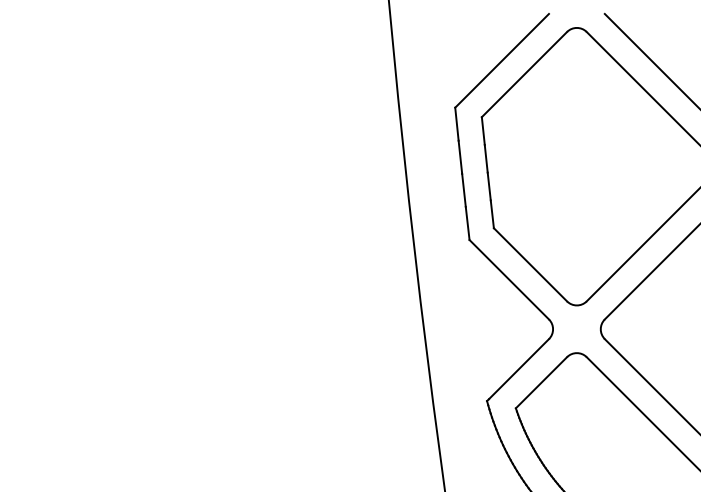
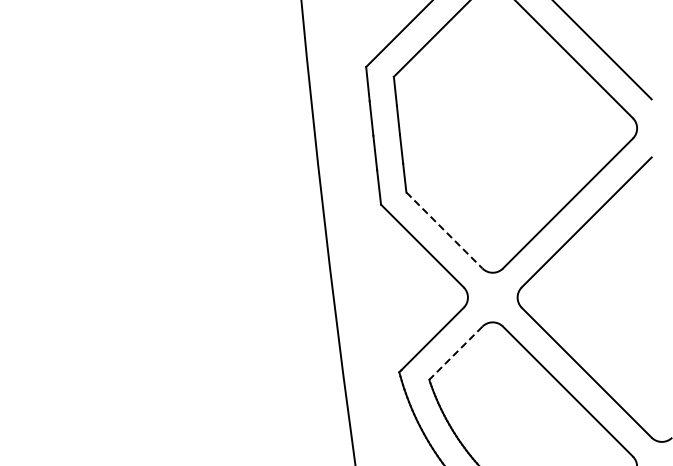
line: (530, 264) -> (444, 230), solid -> dashed
line: (541, 383) -> (455, 353), solid -> dashed

